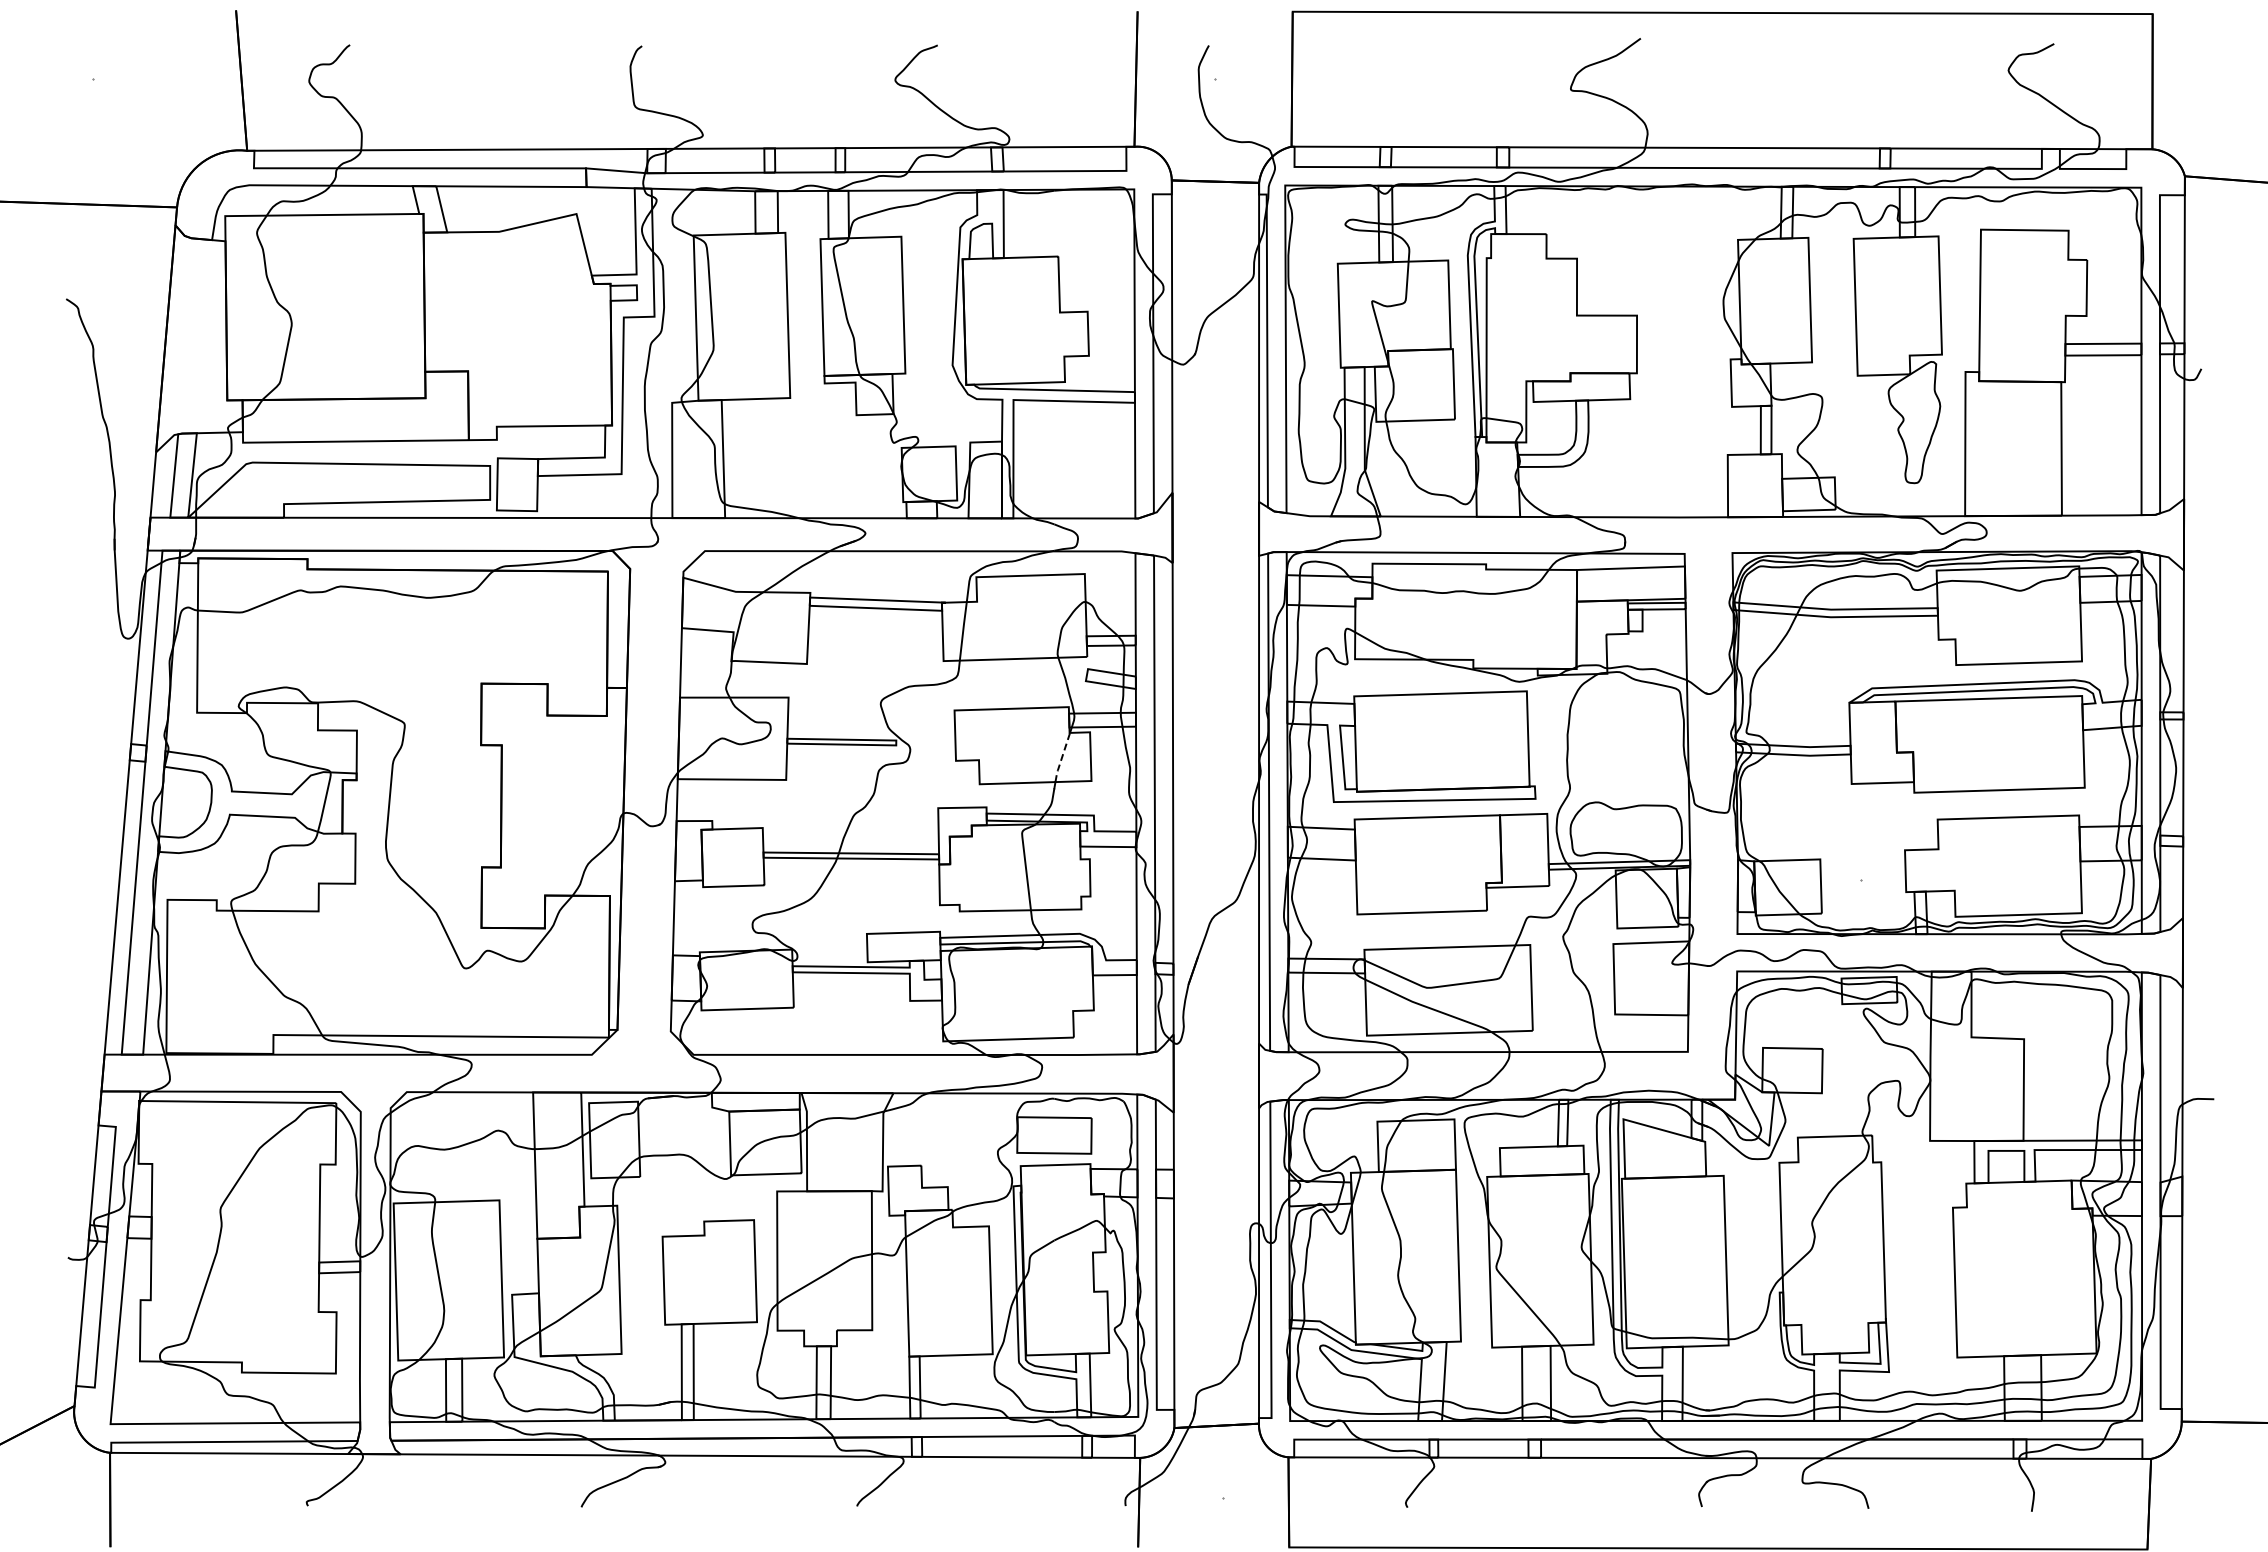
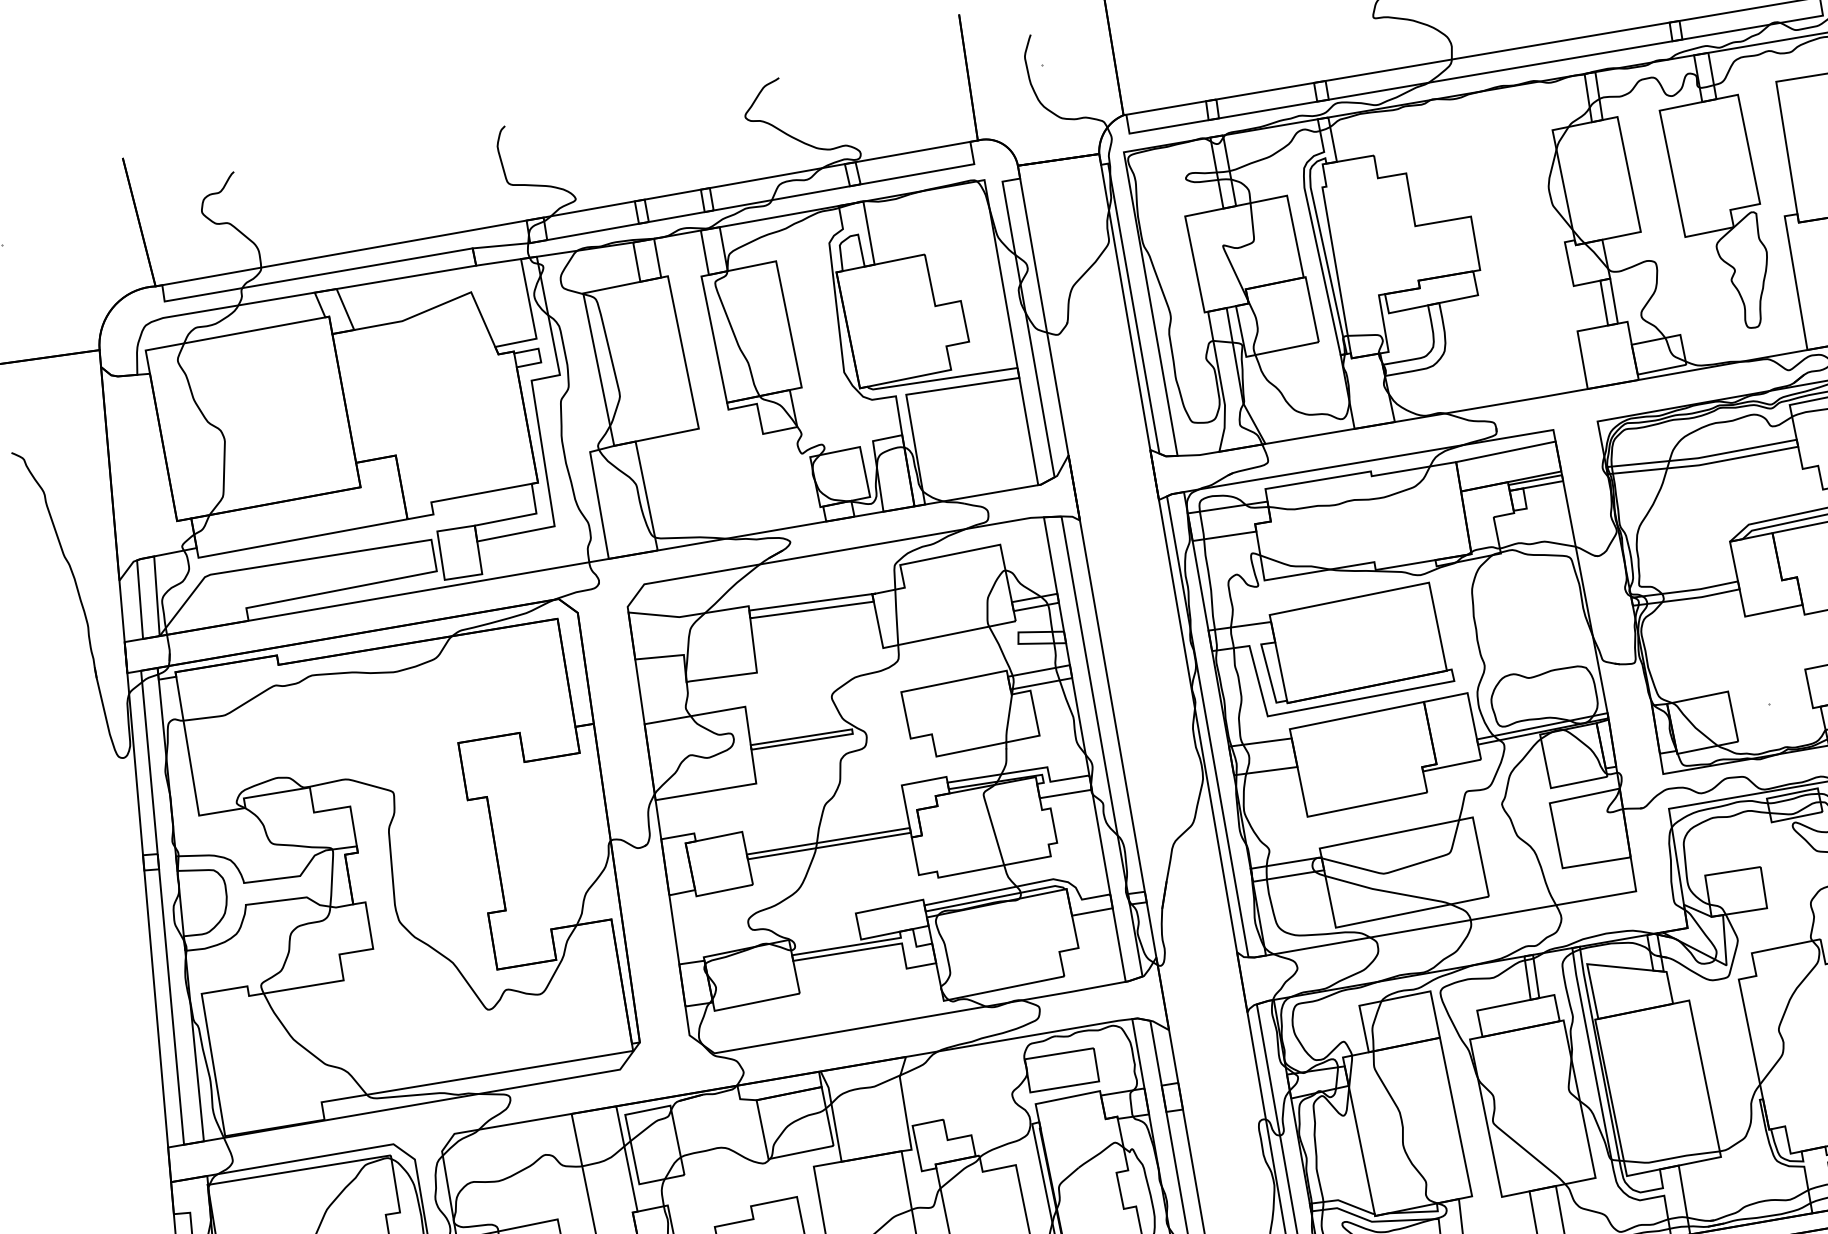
line: (1061, 758) -> (1008, 719), dashed -> solid

